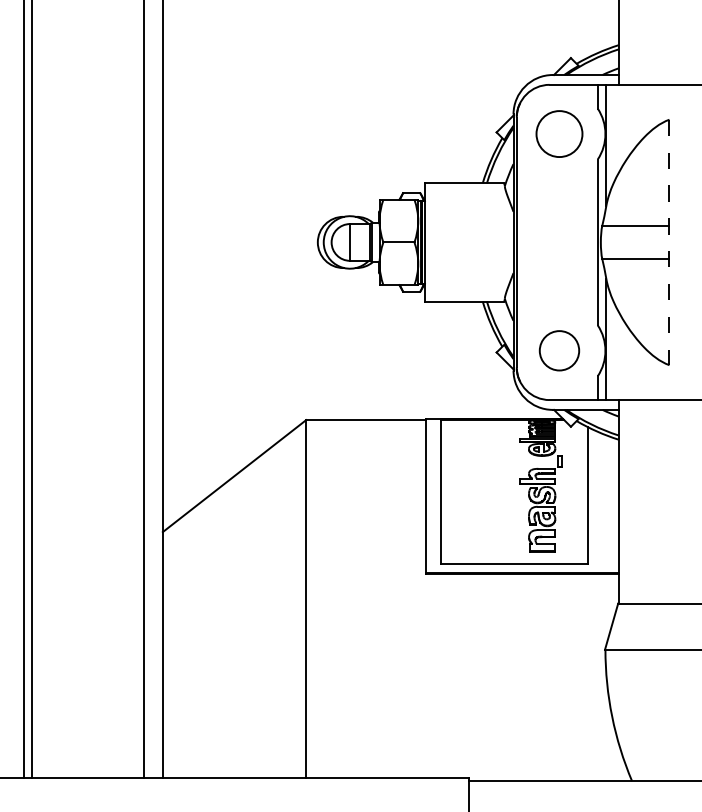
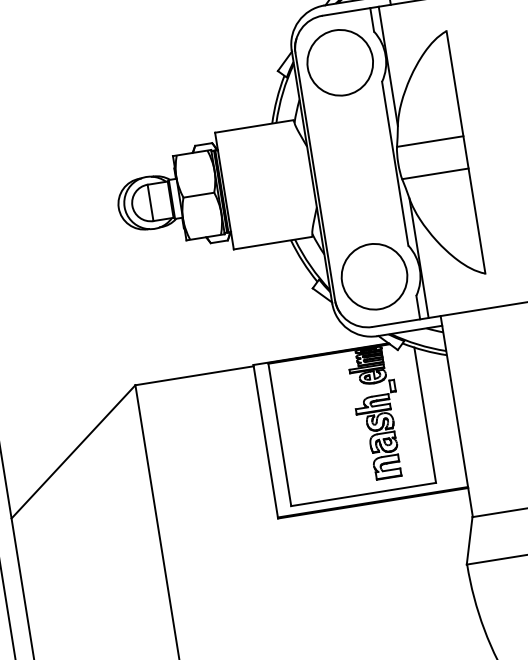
circle: (559, 133) -> (340, 62), size x1.43
line: (669, 242) -> (466, 152), dashed -> solid
circle: (559, 350) -> (374, 276), size x1.67

